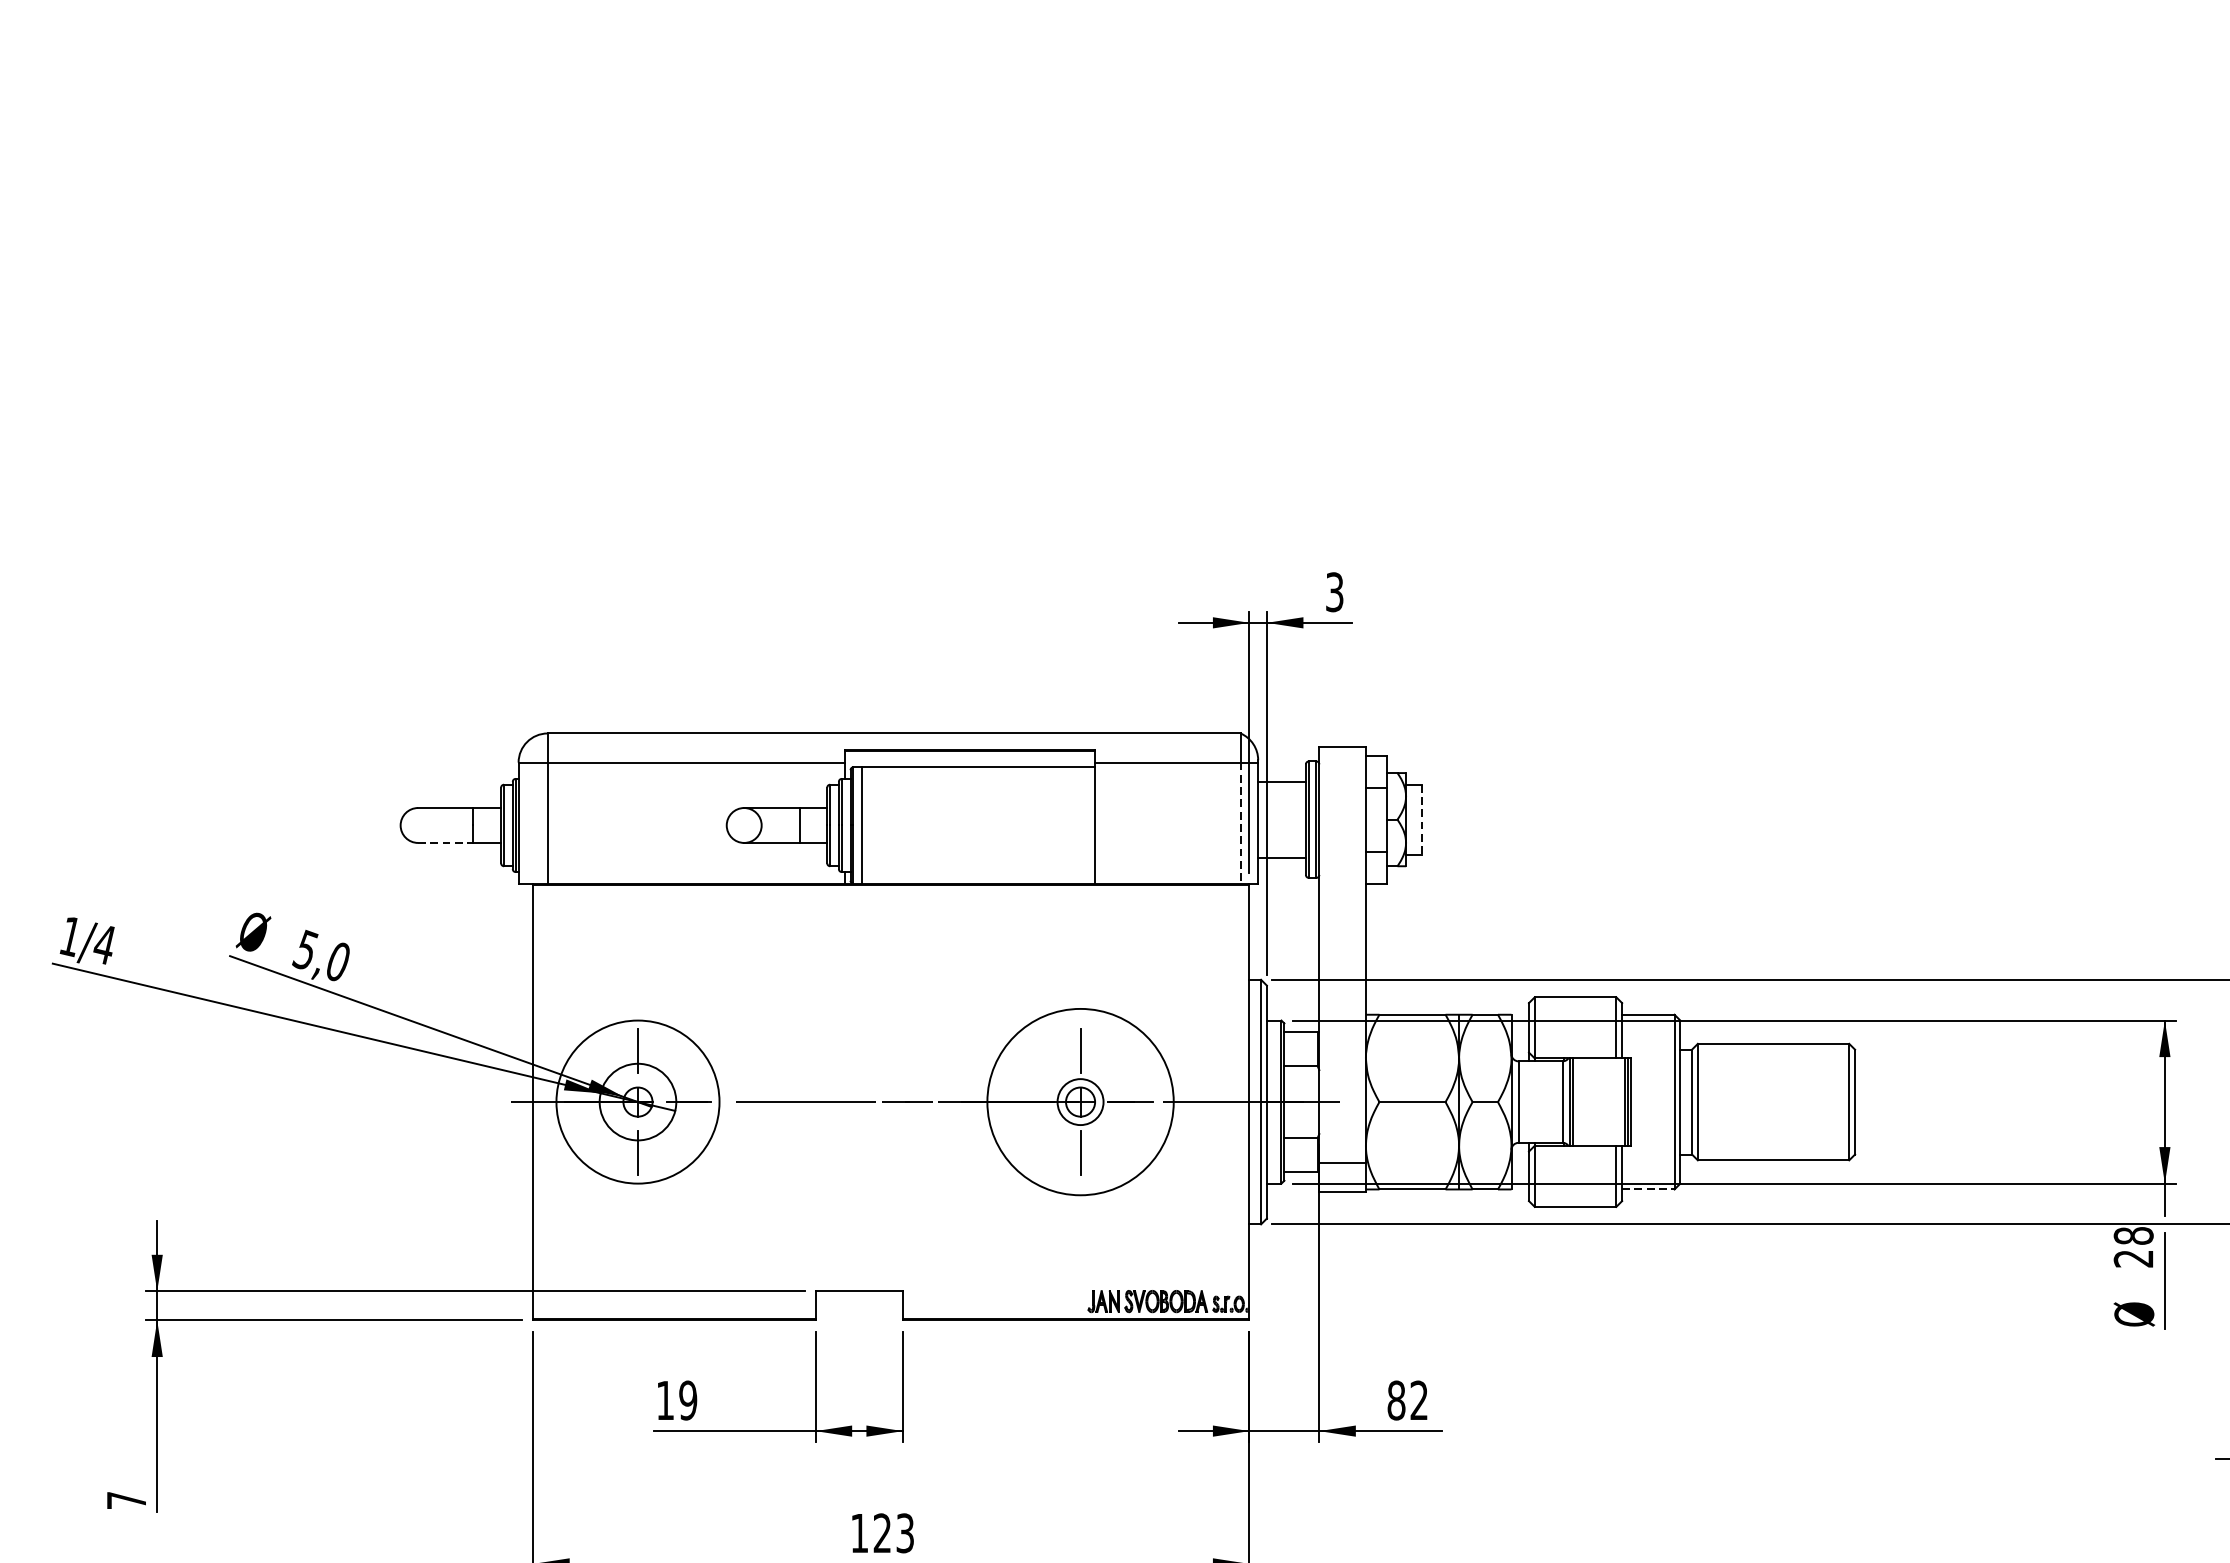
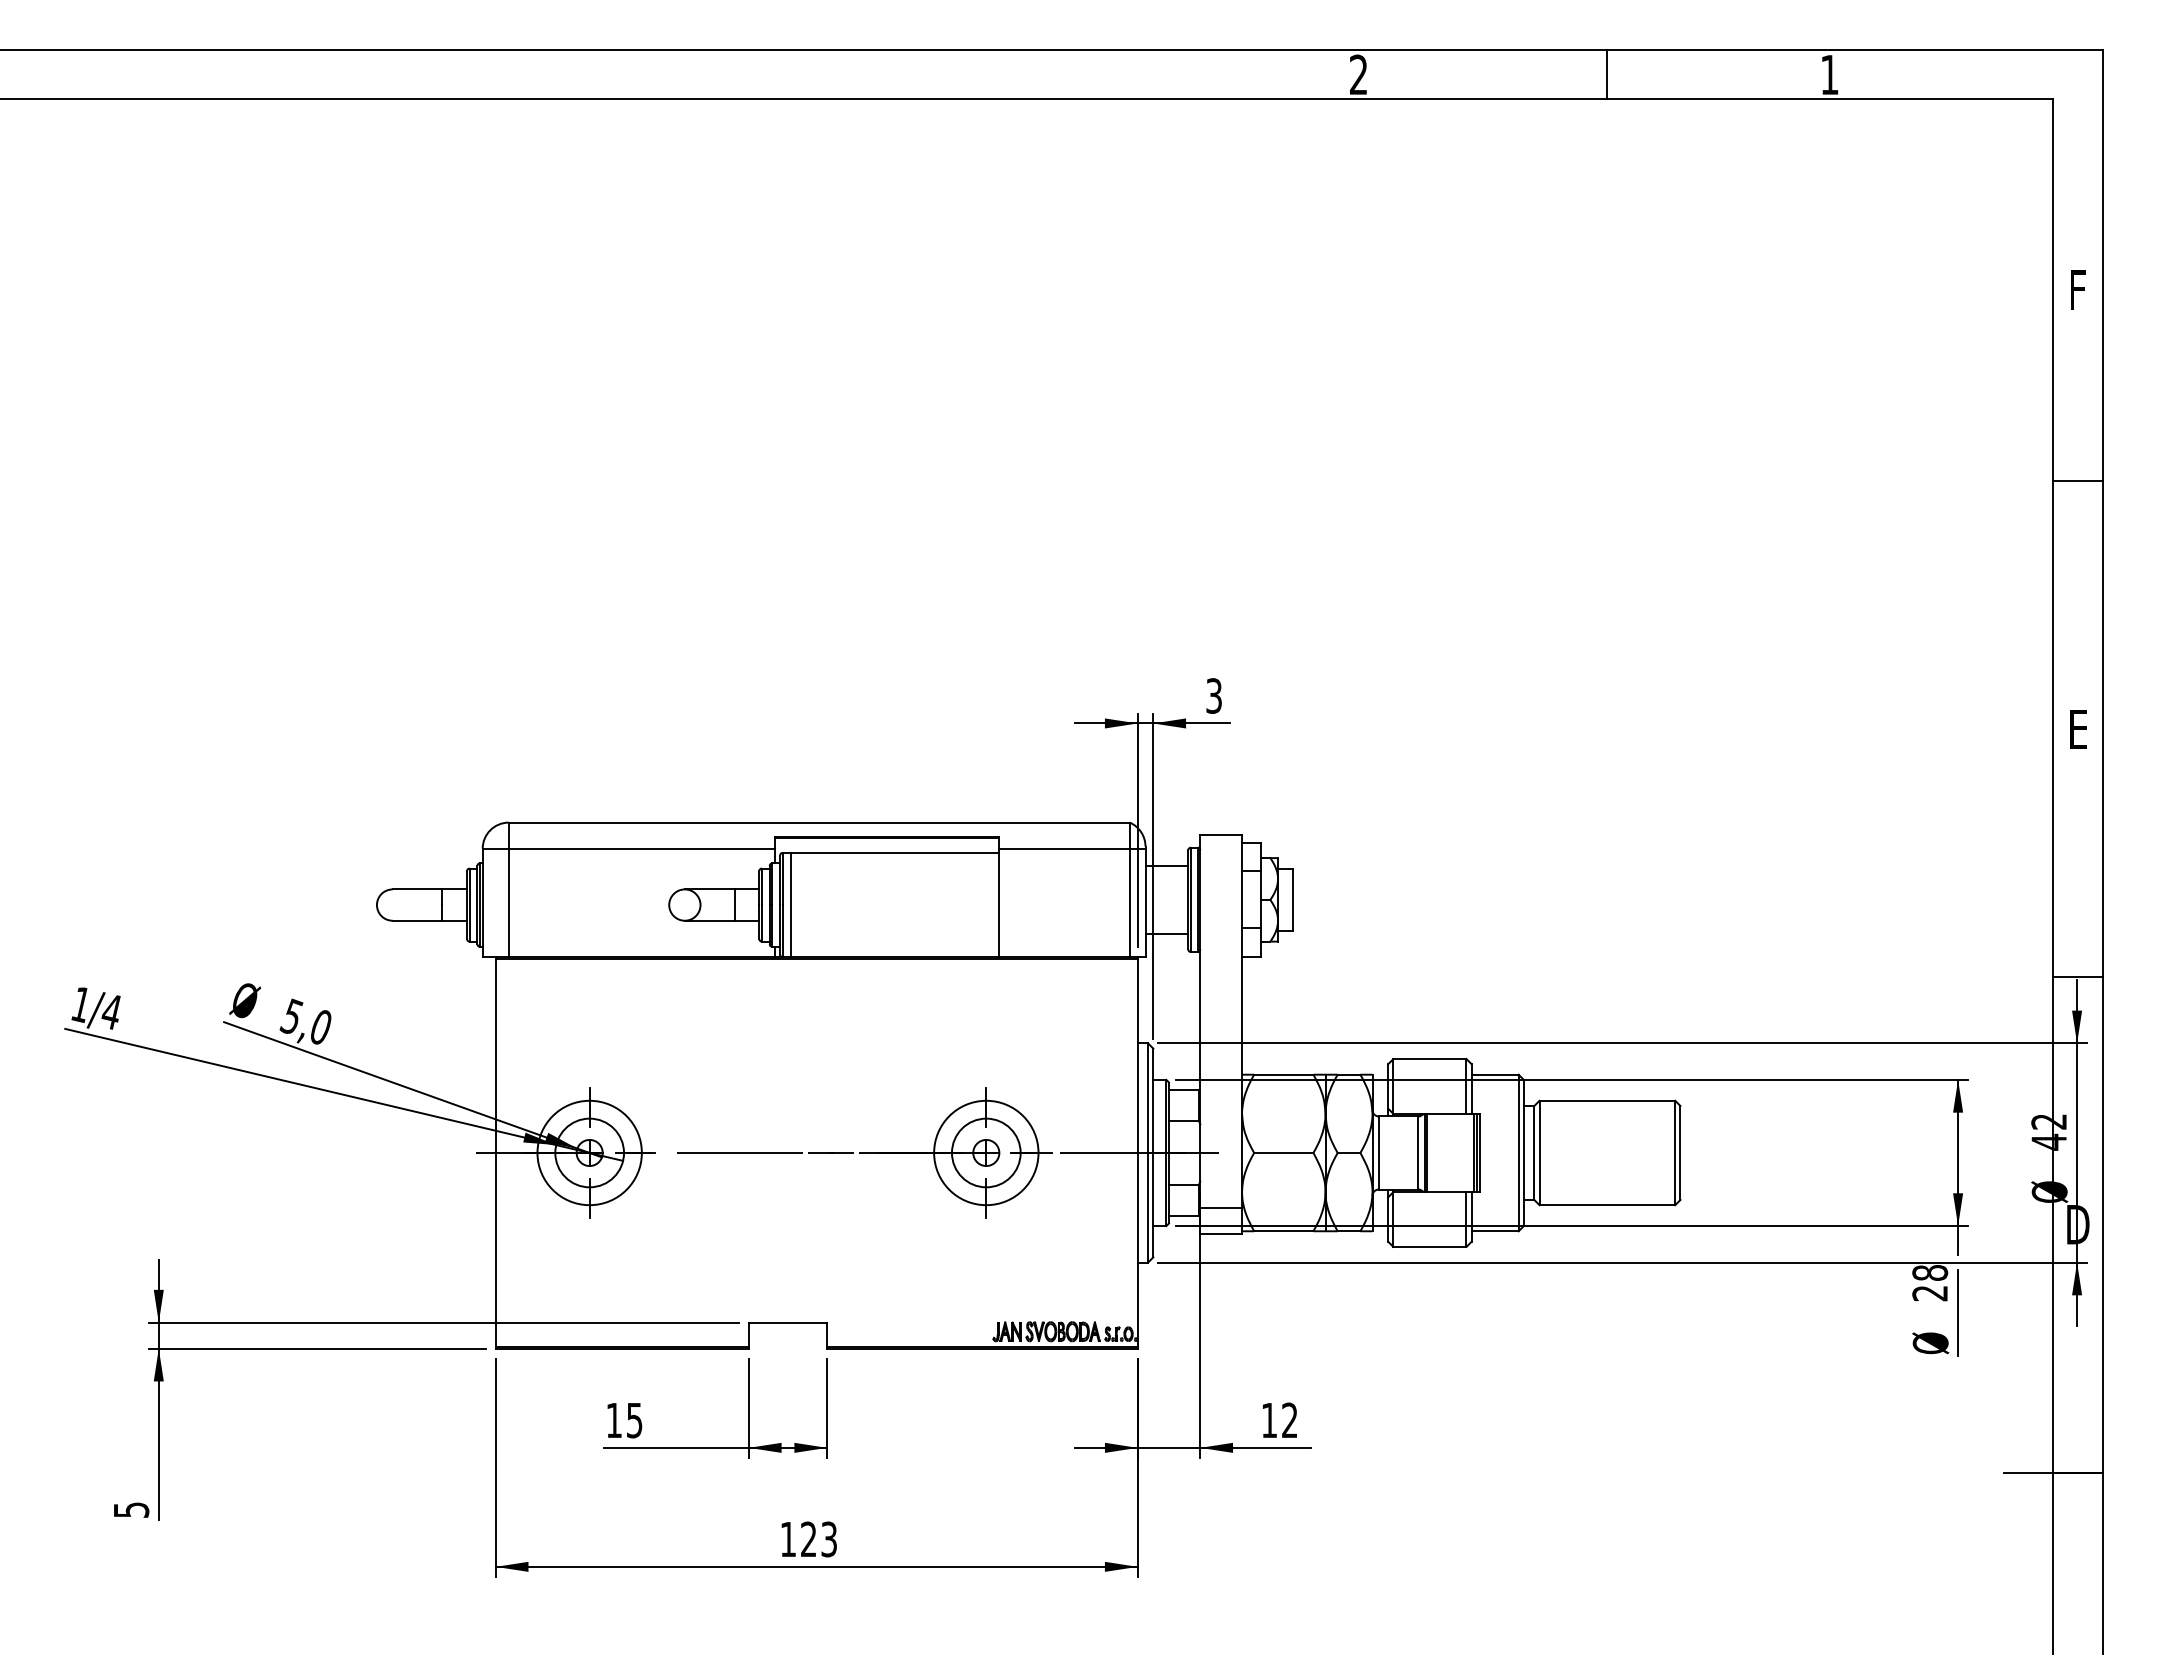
line: (1422, 820) -> (1292, 900), dashed -> solid
line: (1240, 823) -> (1129, 903), dashed -> solid
line: (445, 842) -> (417, 920), dashed -> solid
circle: (637, 1101) -> (589, 1152), size x0.71
circle: (1079, 1101) -> (985, 1152), size x1.67
circle: (1080, 1101) -> (986, 1152), size x0.62
line: (1648, 1189) -> (1495, 1231), dashed -> solid
text: (688, 1400) -> (634, 1420), 19 -> 15
text: (1396, 1400) -> (1269, 1420), 82 -> 12
text: (126, 1499) -> (131, 1509), 7 -> 5

